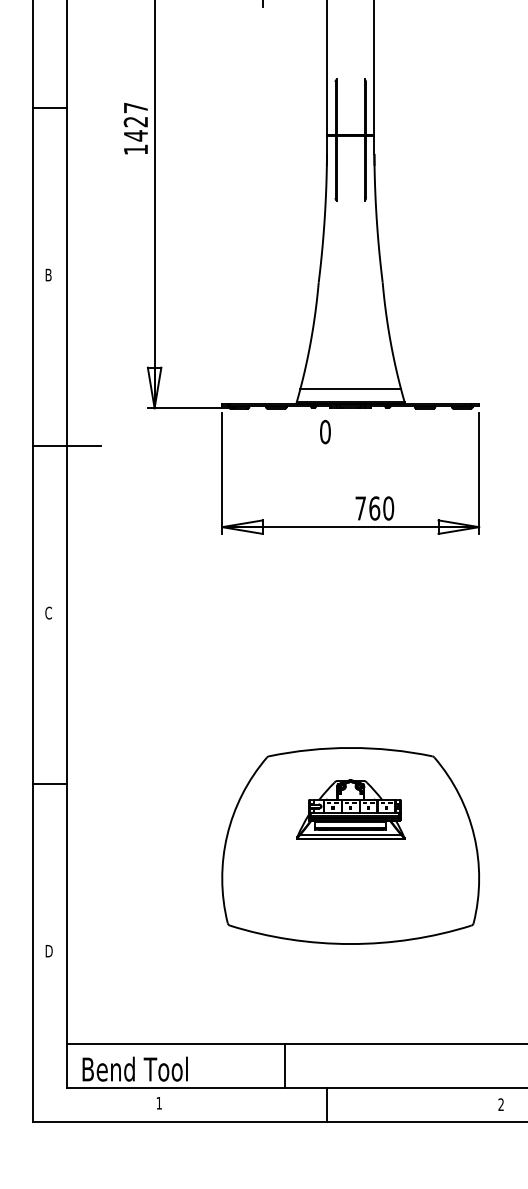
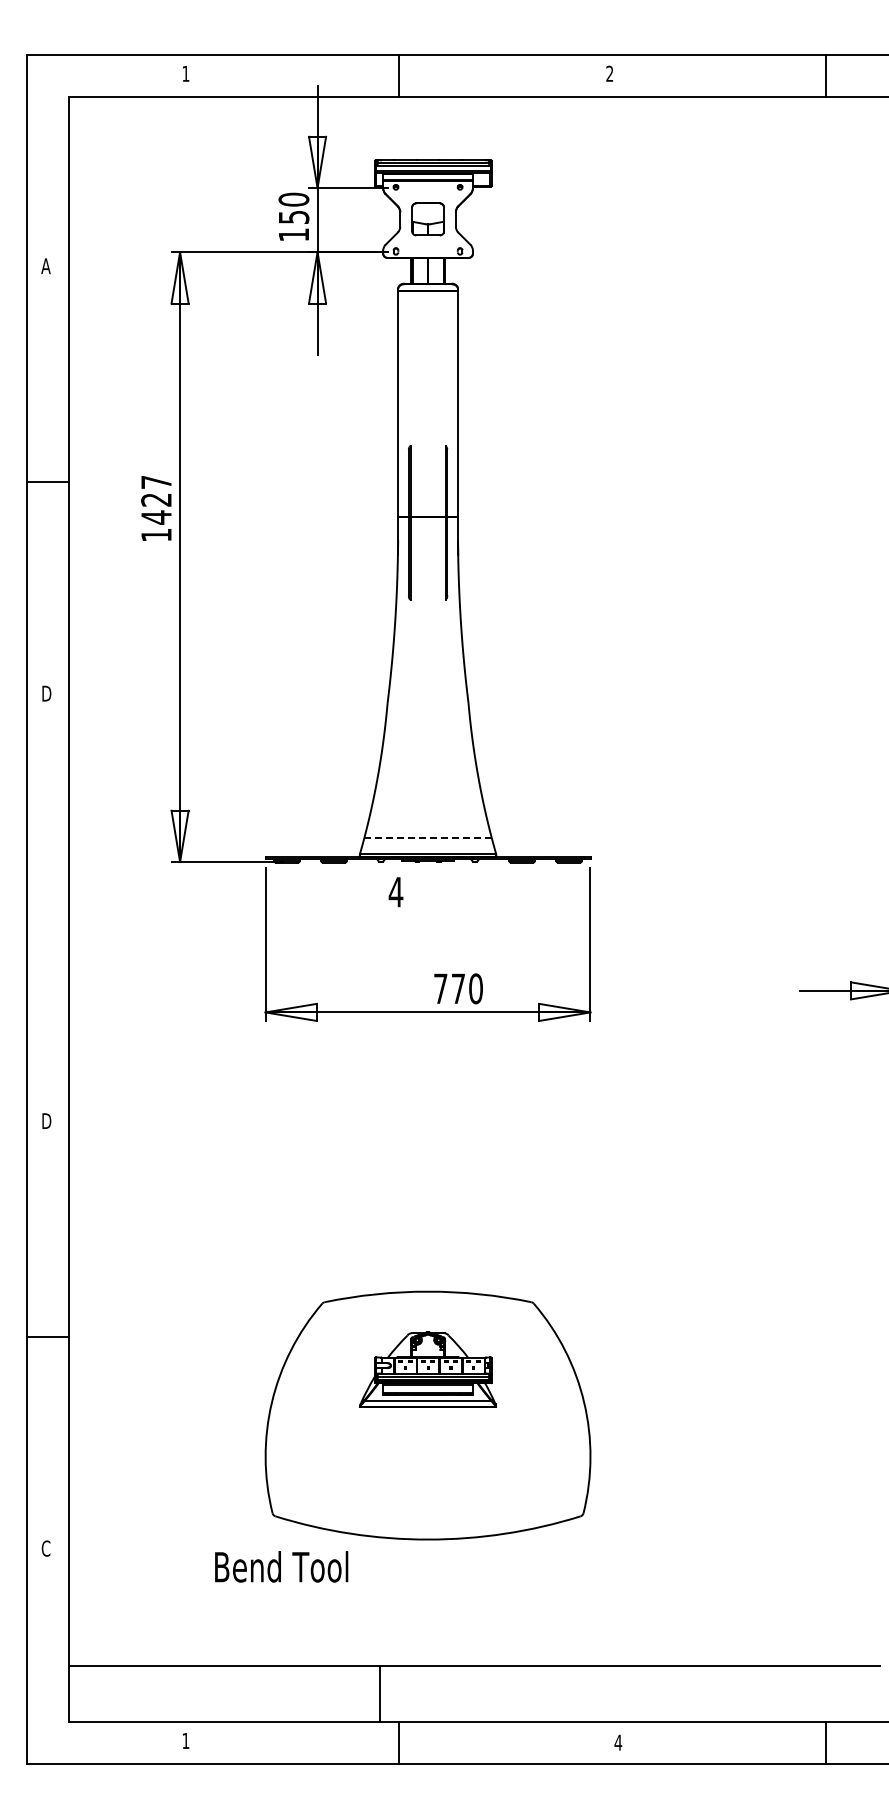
text: (49, 275) -> (47, 694), B -> D
line: (351, 388) -> (428, 837), solid -> dashed
text: (324, 431) -> (395, 891), 0 -> 4
line: (67, 445) -> (69, 909), removed
text: (374, 508) -> (458, 988), 760 -> 770
text: (48, 613) -> (46, 1121), C -> D
text: (48, 951) -> (46, 1548), D -> C
line: (285, 1065) -> (379, 1693), moved
text: (135, 1068) -> (281, 1566), moved
text: (501, 1104) -> (618, 1742), 2 -> 4

